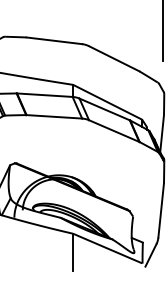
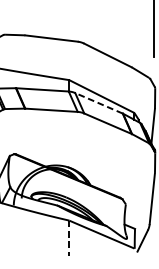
line: (104, 109) -> (98, 103), solid -> dashed
line: (73, 252) -> (69, 238), solid -> dashed

